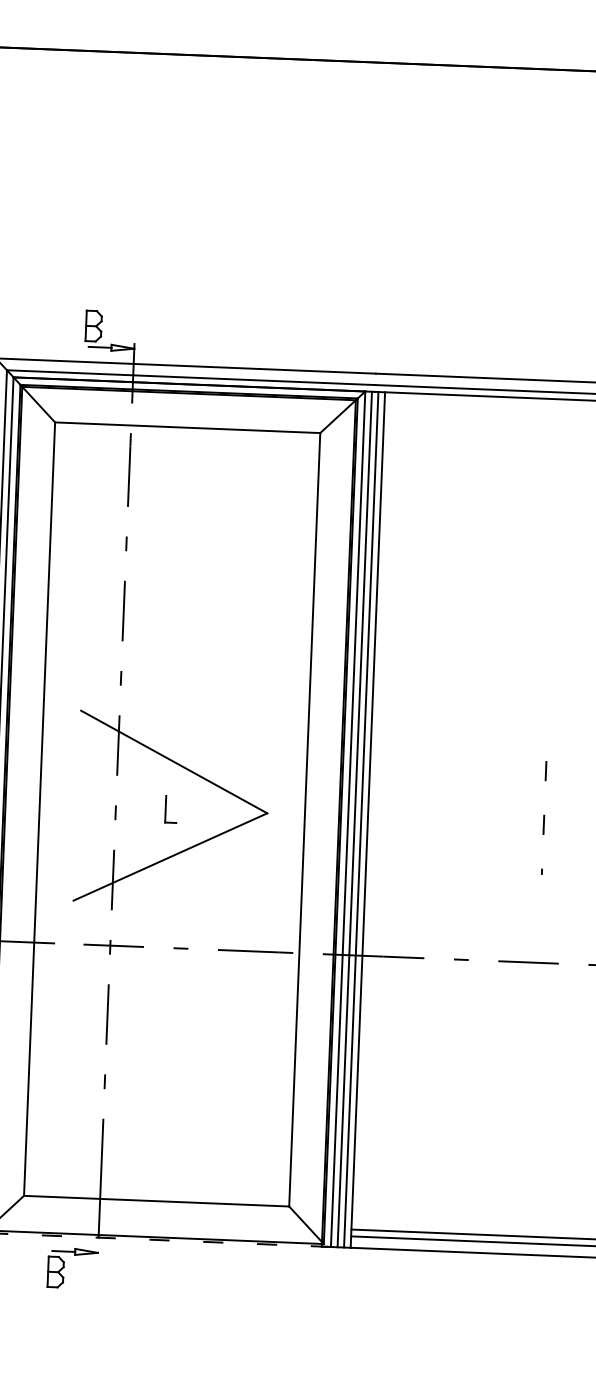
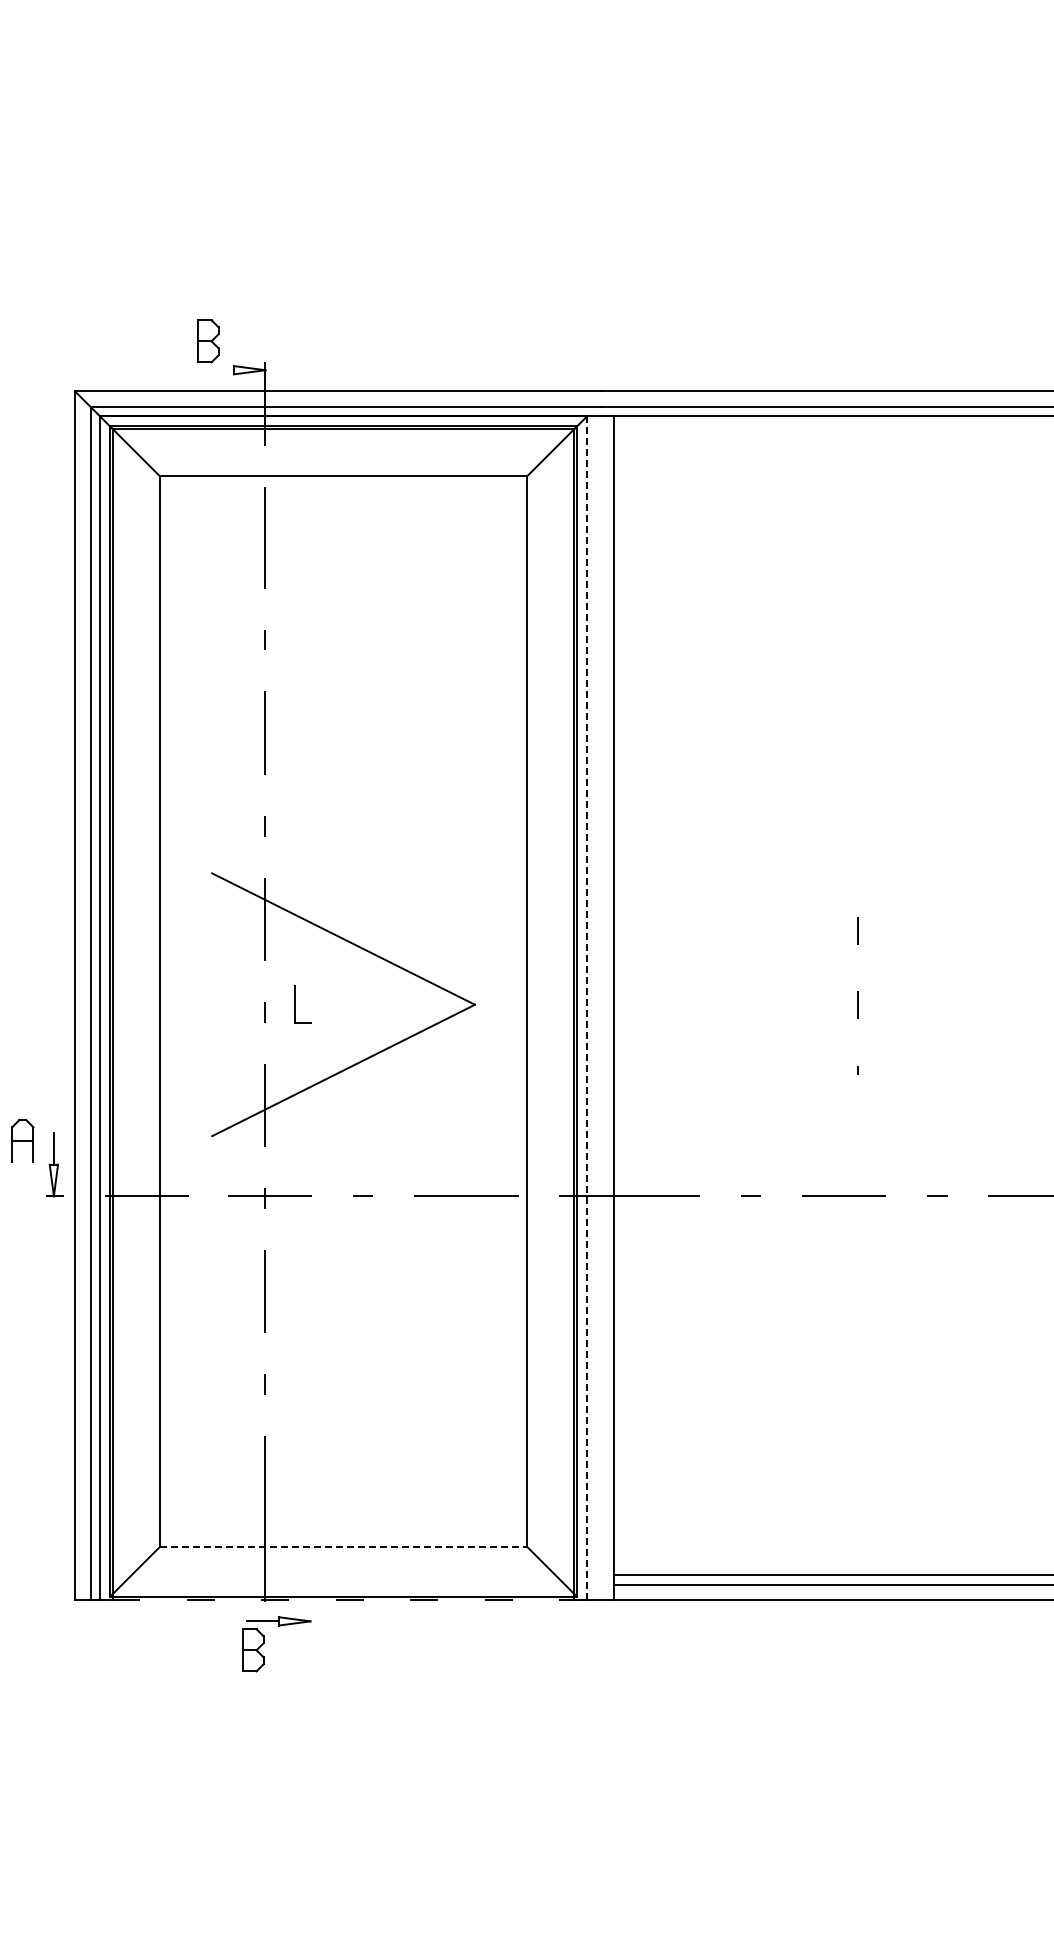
line: (99, 347) -> (217, 370), removed
part: (165, 809) -> (295, 1004), moved
line: (347, 819) -> (586, 1008), solid -> dashed
line: (355, 819) -> (596, 1008), removed
line: (361, 819) -> (605, 1008), removed
line: (157, 1201) -> (344, 1546), solid -> dashed
part: (64, 1267) -> (264, 1643), moved

